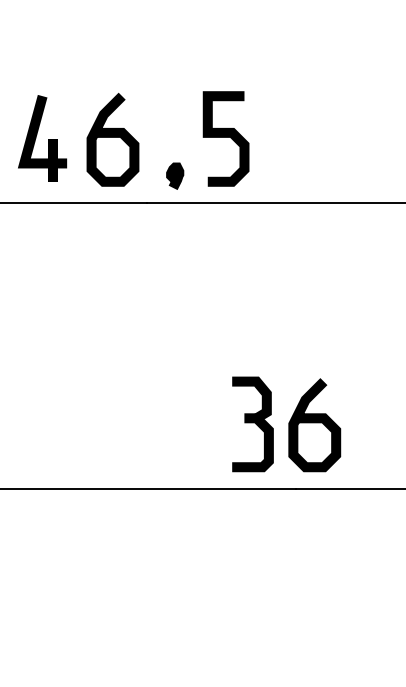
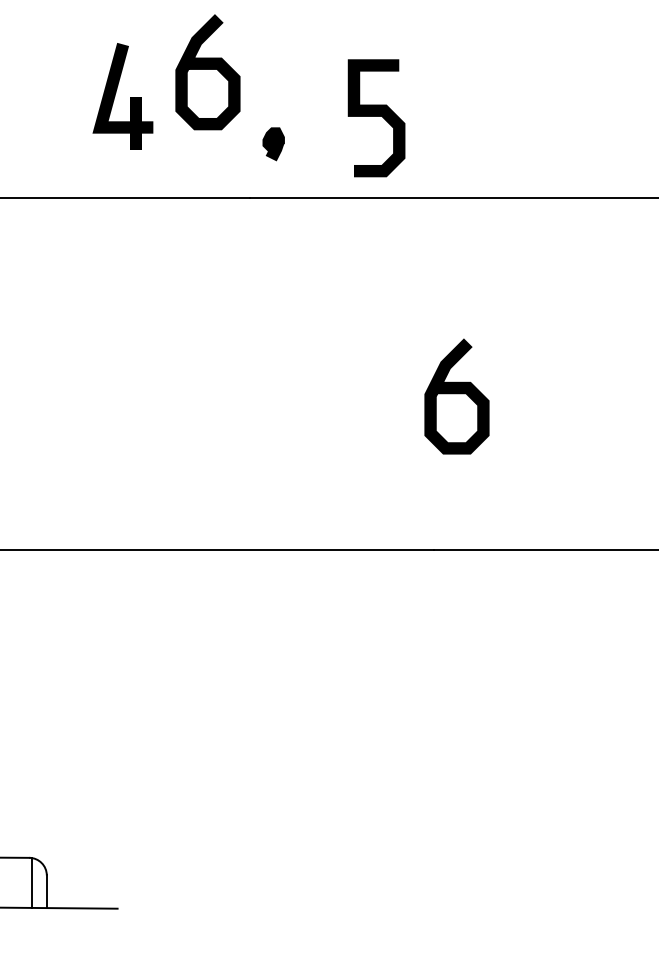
part: (37, 135) -> (116, 93), moved
curve: (112, 137) -> (207, 69), moved
curve: (226, 137) -> (376, 116), moved
part: (174, 176) -> (273, 144), moved
curve: (314, 423) -> (456, 394), moved
part: (252, 424) -> (380, 470), removed

